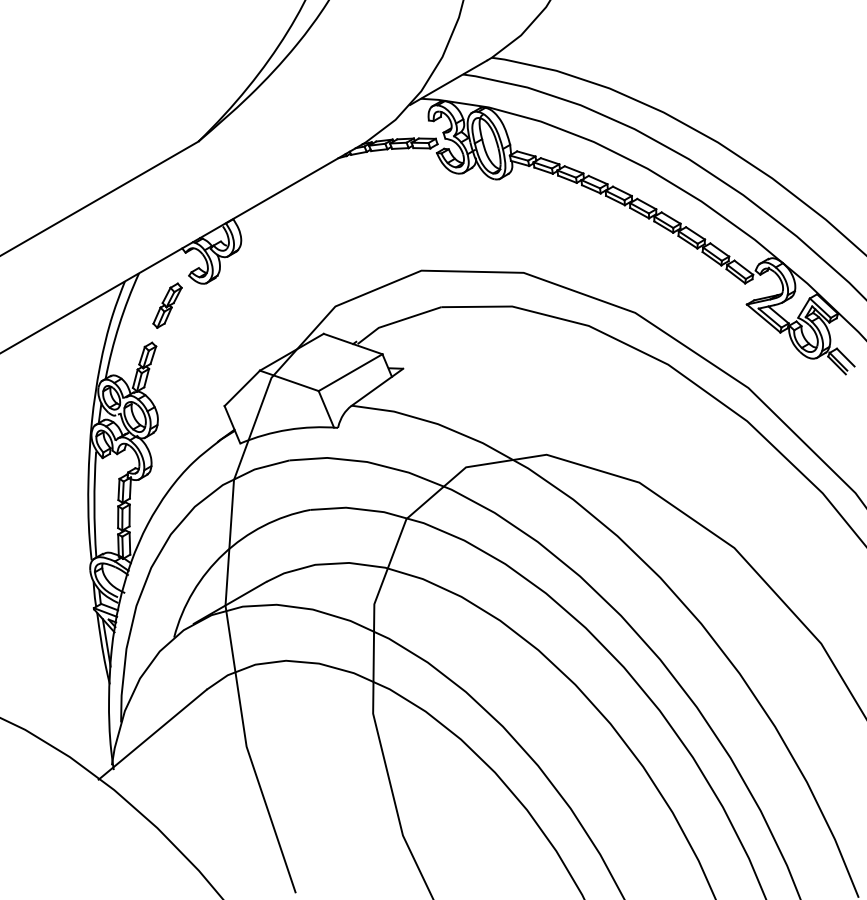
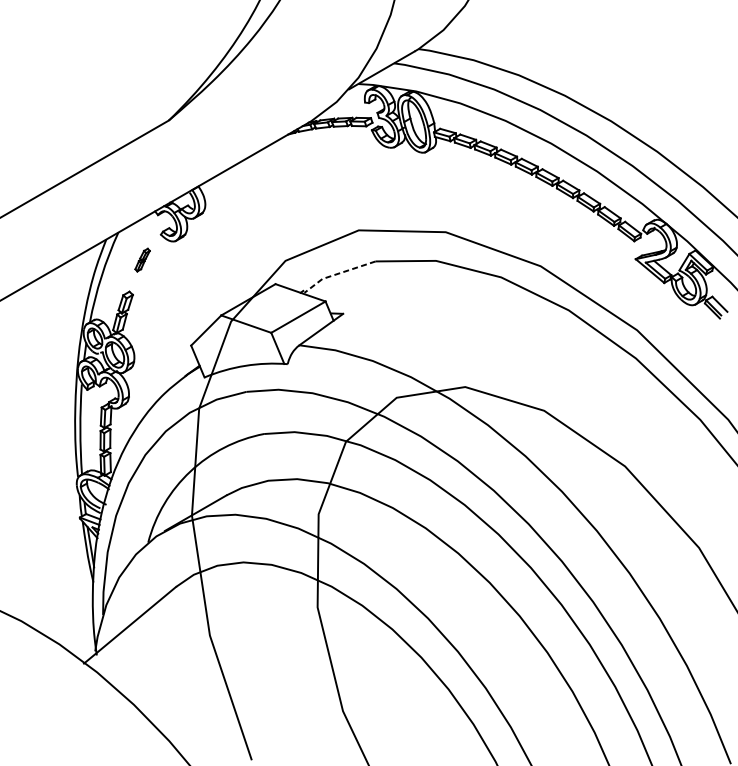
part: (167, 305) -> (142, 260), size x0.6
line: (396, 321) -> (337, 273), solid -> dashed

